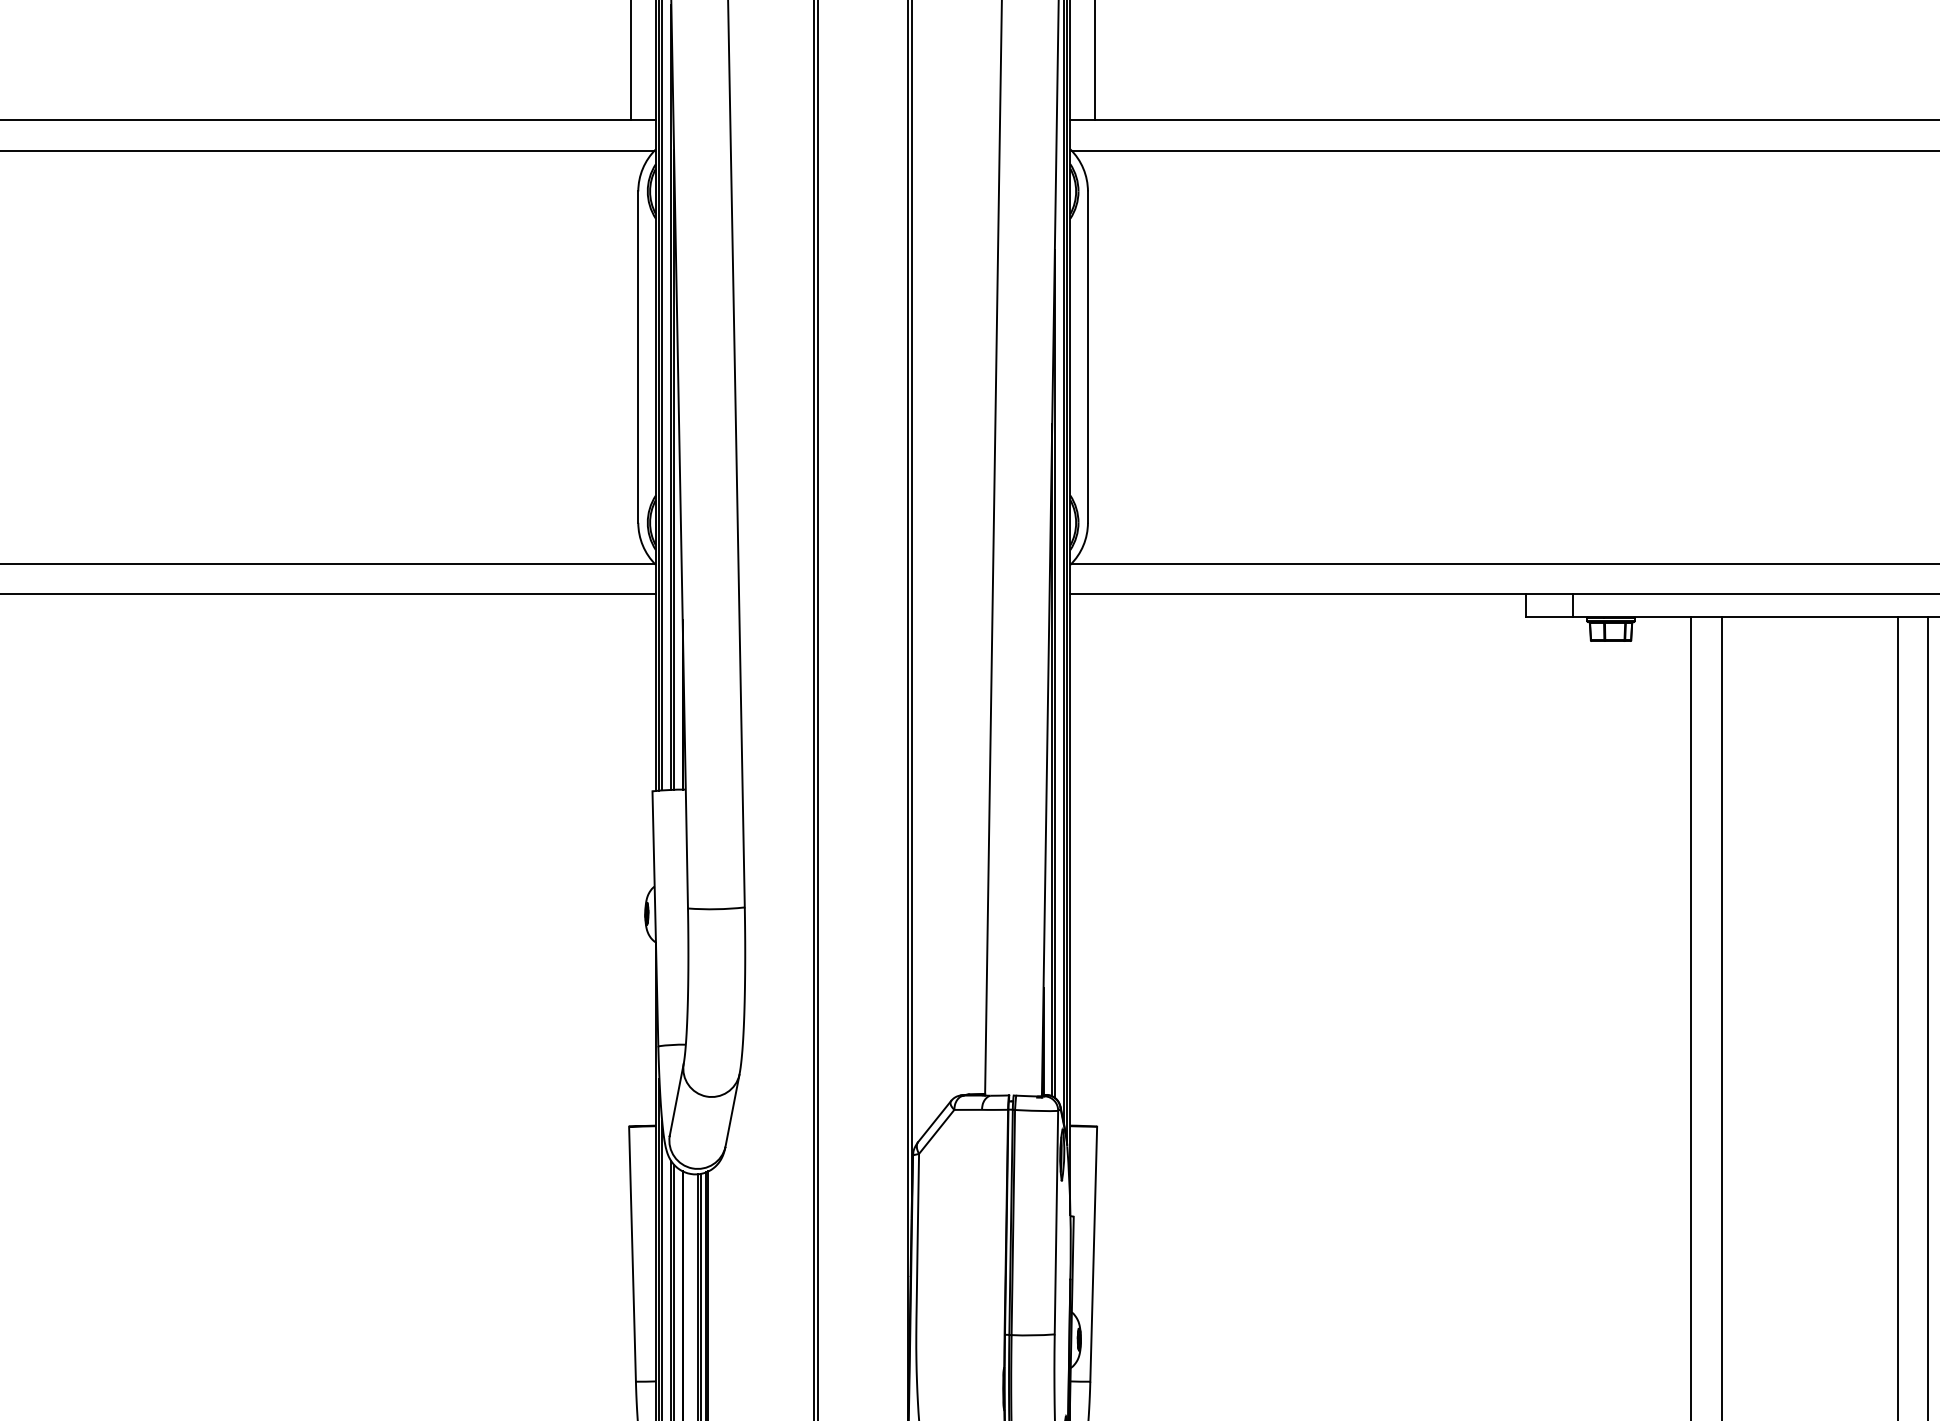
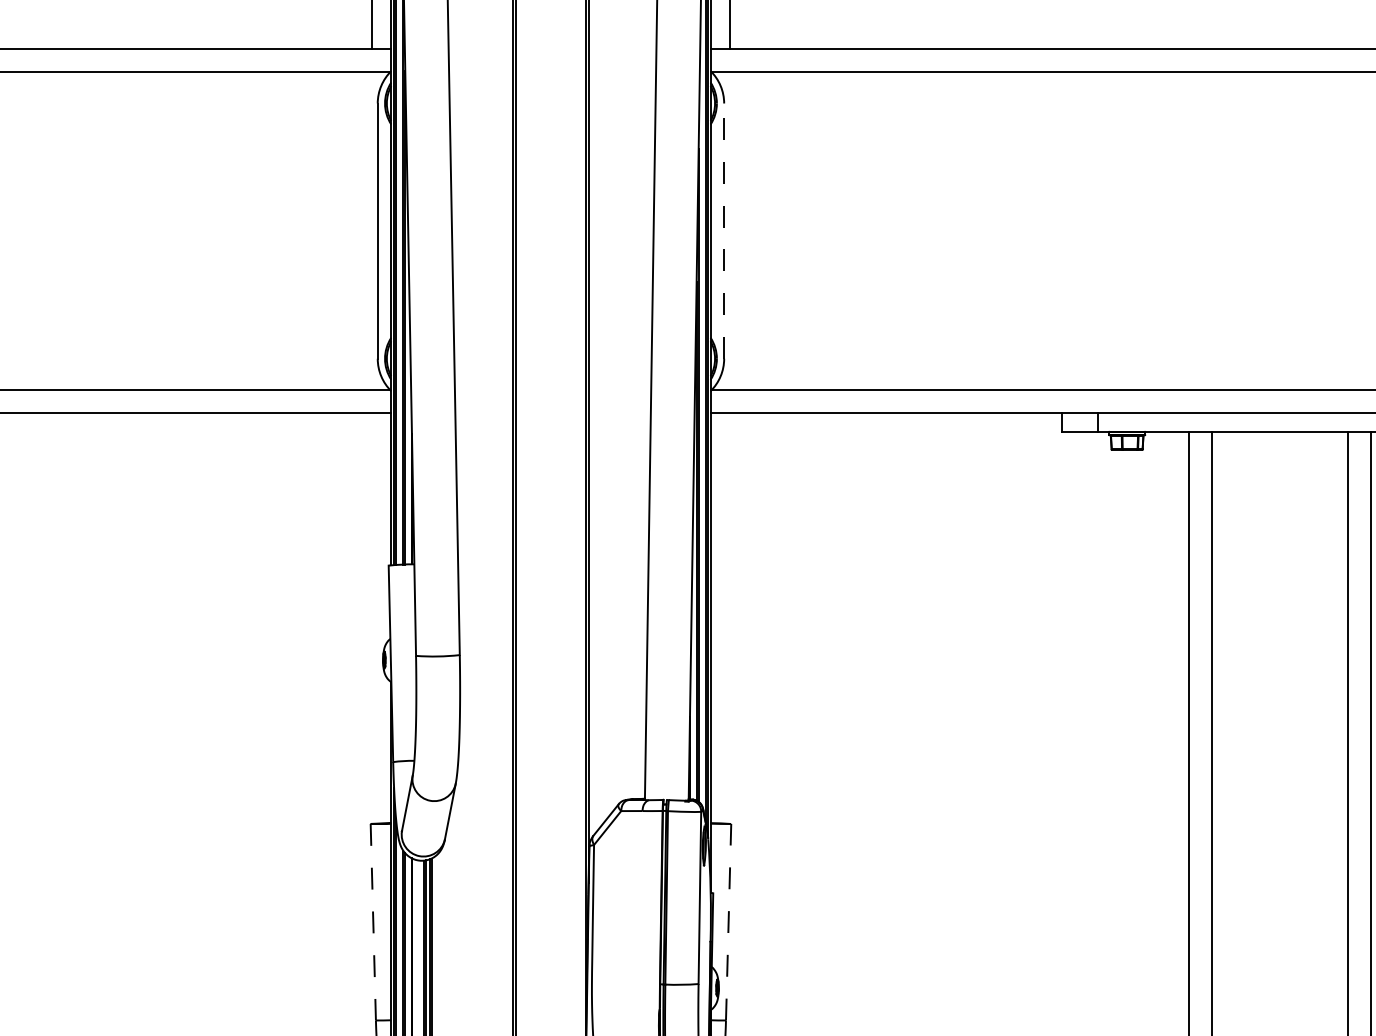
line: (1087, 357) -> (723, 231), solid -> dashed
line: (632, 1254) -> (373, 922), solid -> dashed
line: (1093, 1254) -> (728, 922), solid -> dashed

